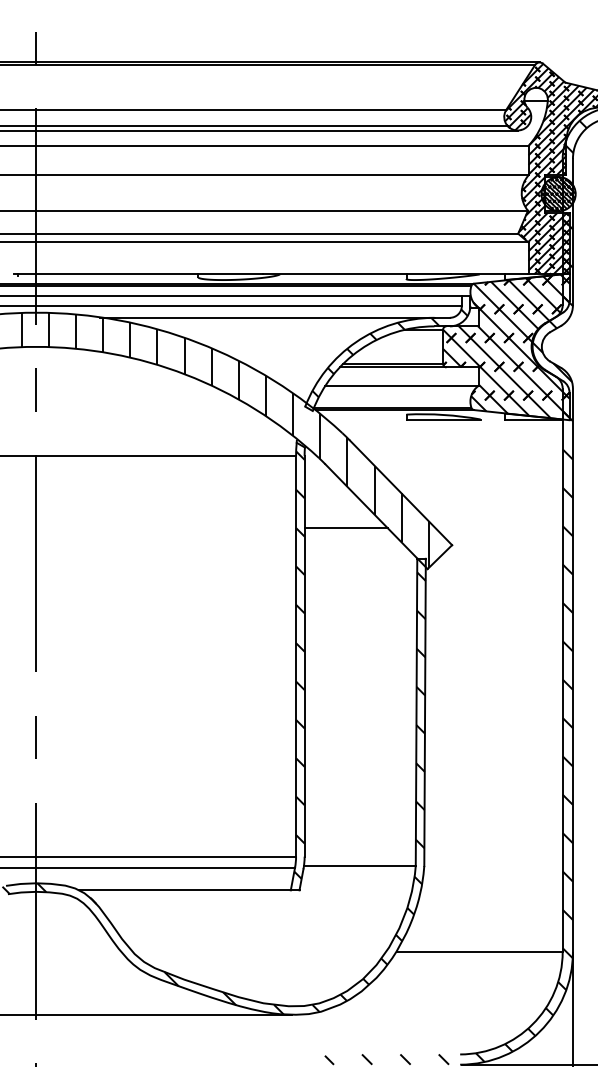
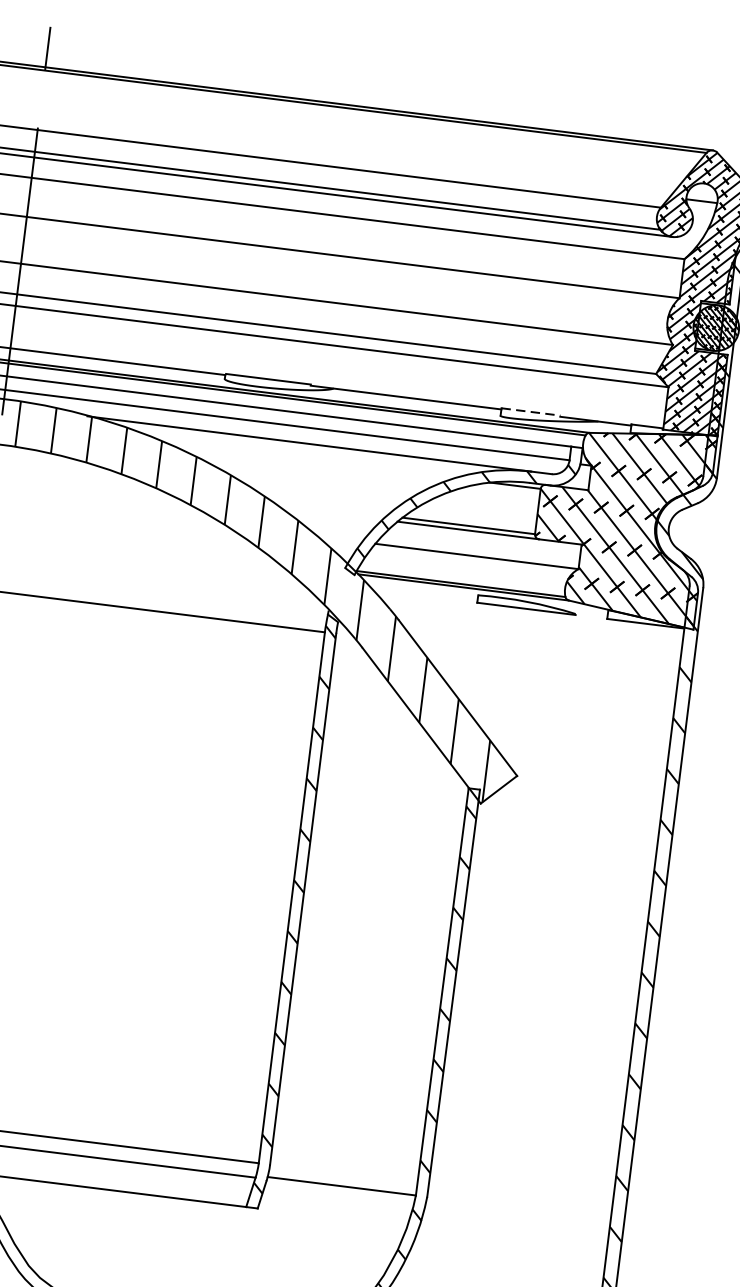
line: (429, 273) -> (532, 412), solid -> dashed
line: (345, 528) -> (378, 736), removed

